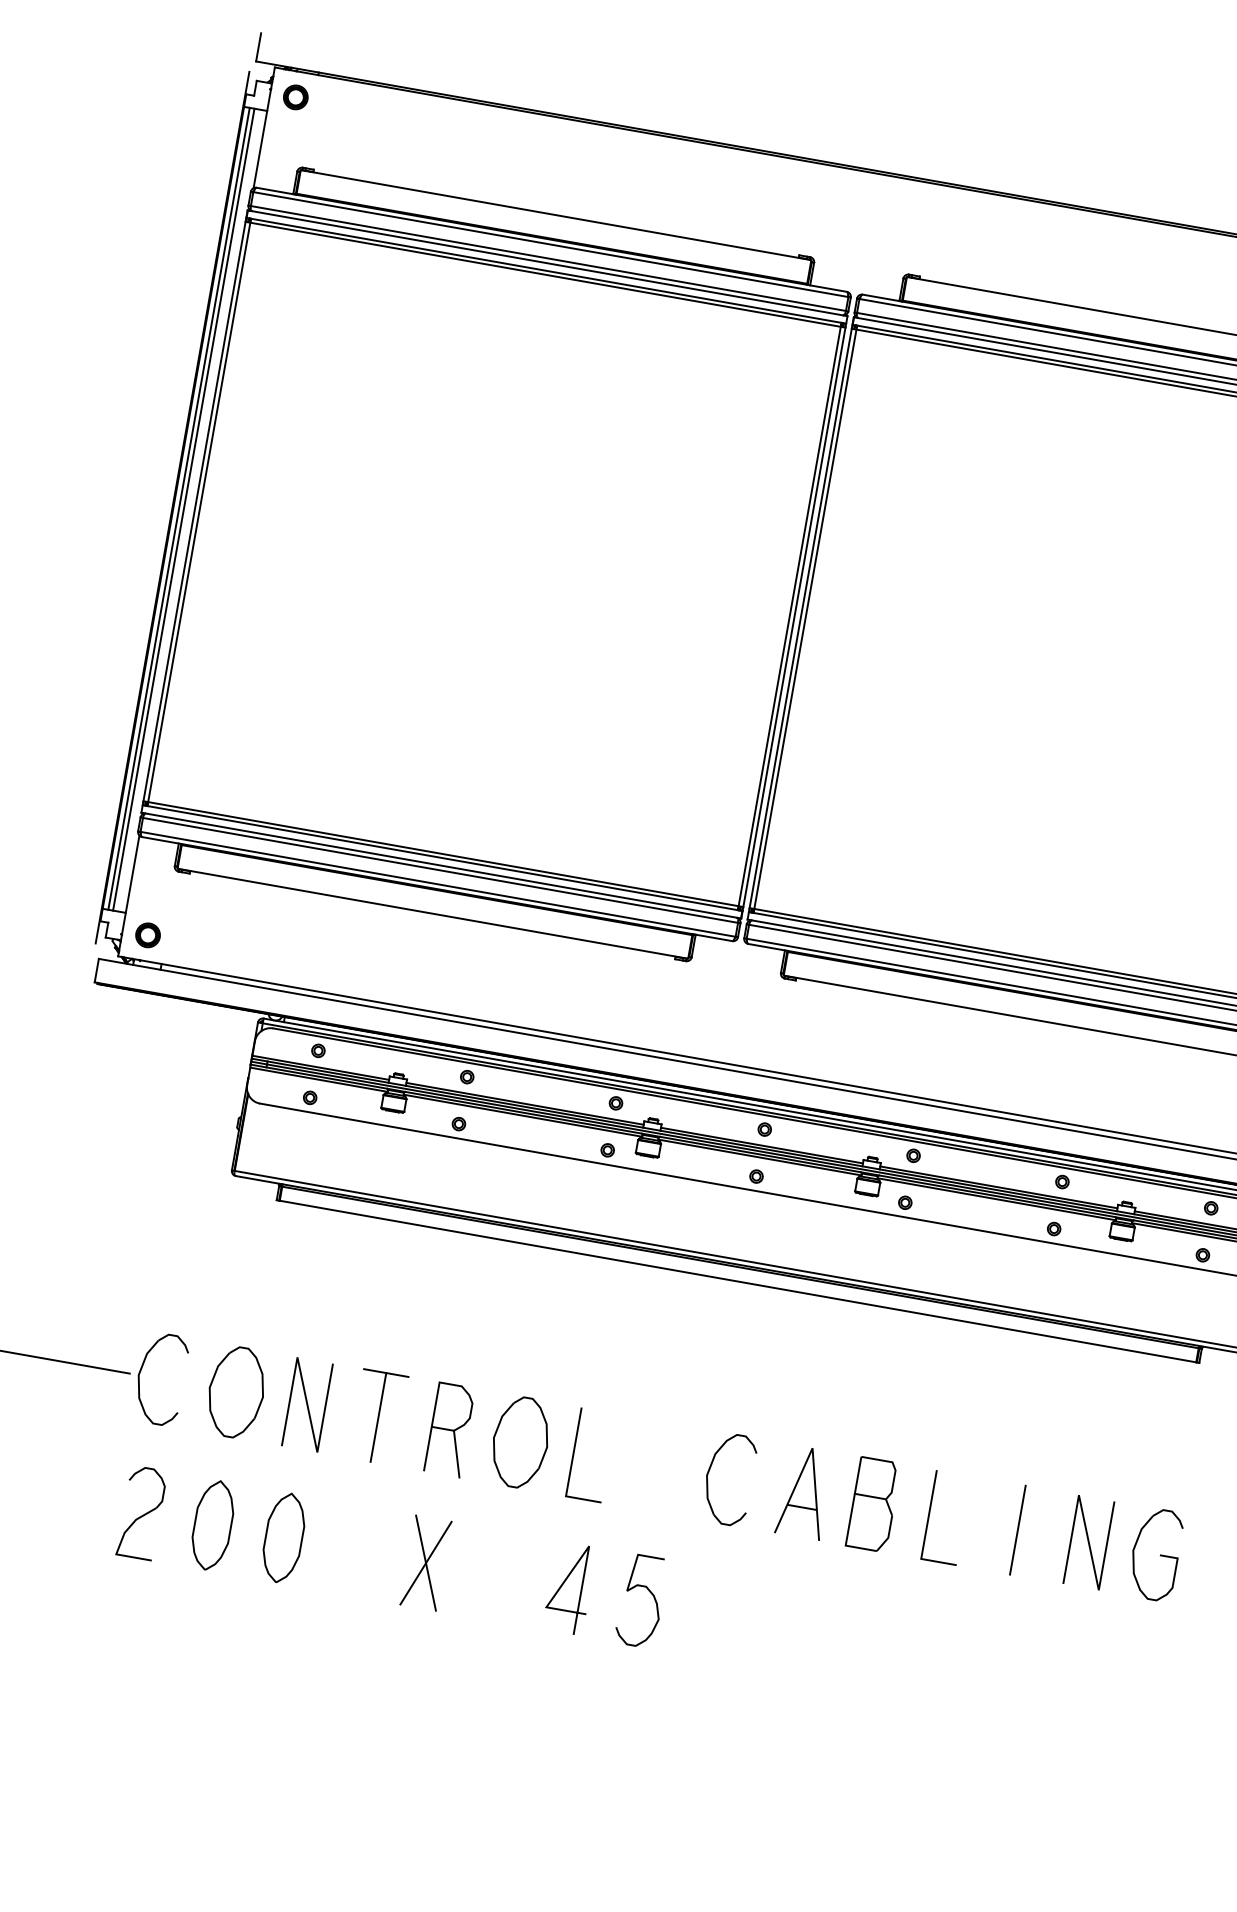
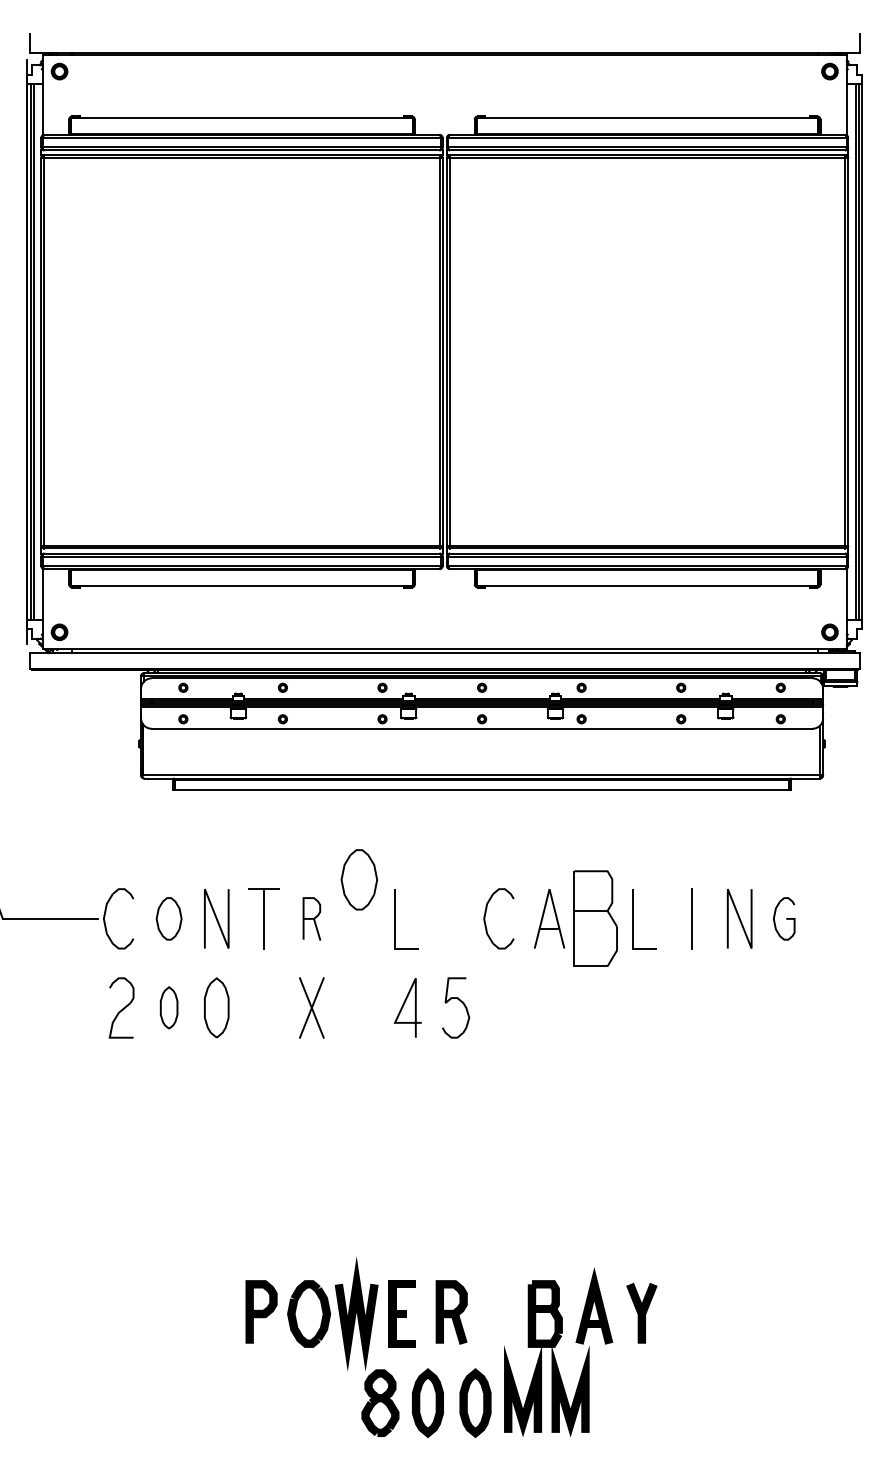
part: (235, 1391) -> (168, 918), size x0.7
part: (449, 1429) -> (311, 918), size x0.7
part: (519, 1441) -> (358, 879), moved
part: (873, 1504) -> (595, 918), size x1.6
part: (211, 1524) -> (168, 1007), size x0.7
part: (1154, 1553) -> (783, 918), size x0.7

